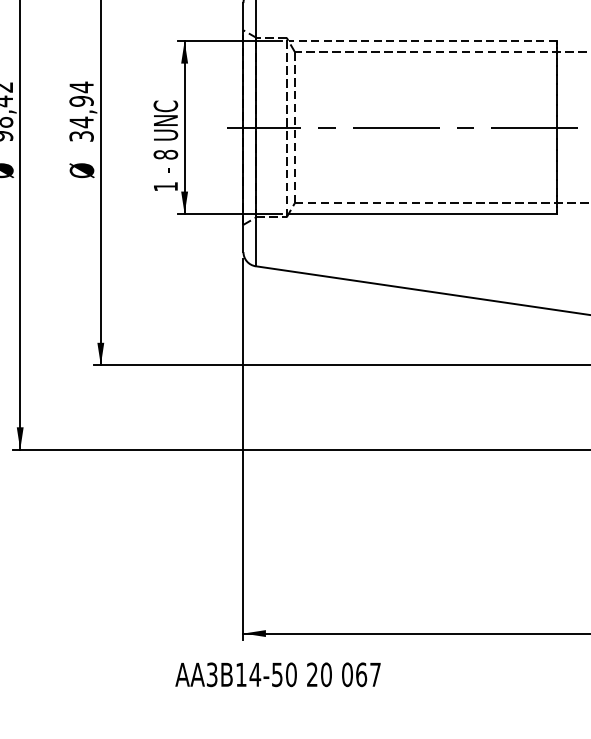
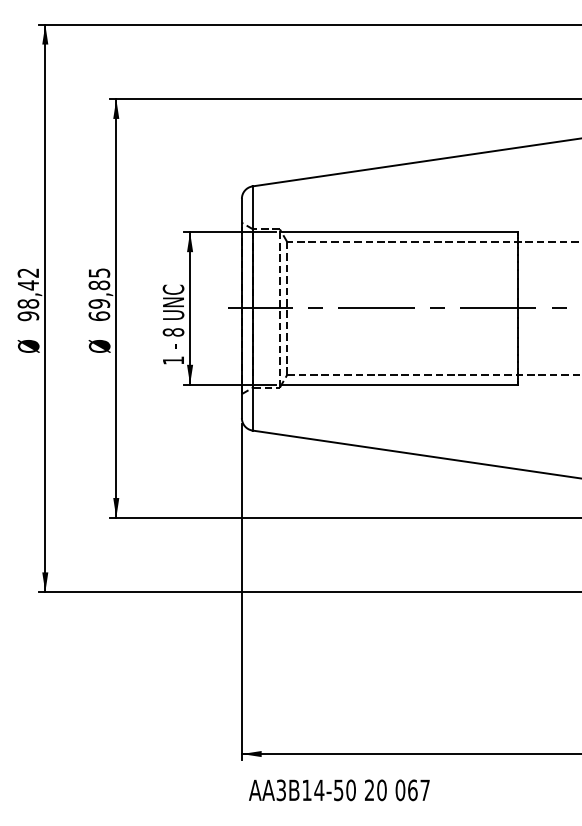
line: (422, 41) -> (399, 232), dashed -> solid
text: (81, 111) -> (99, 294), 34,94 -> 69,85
text: (278, 674) -> (339, 790), moved

